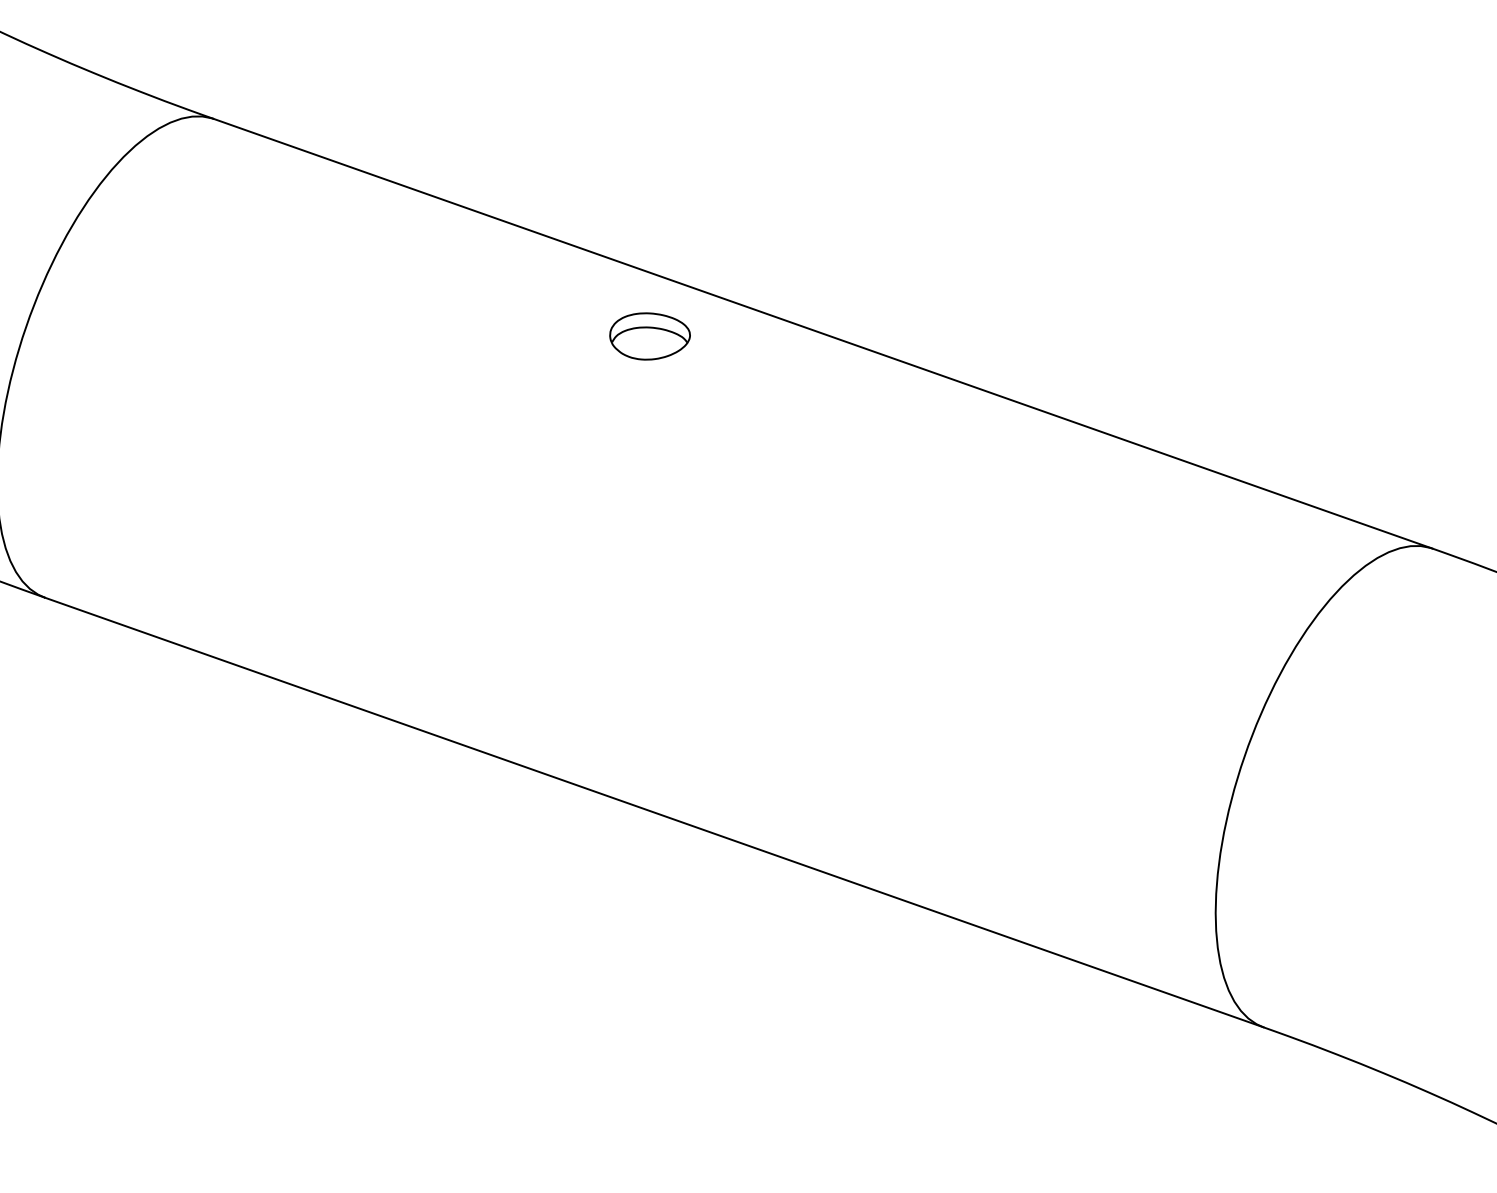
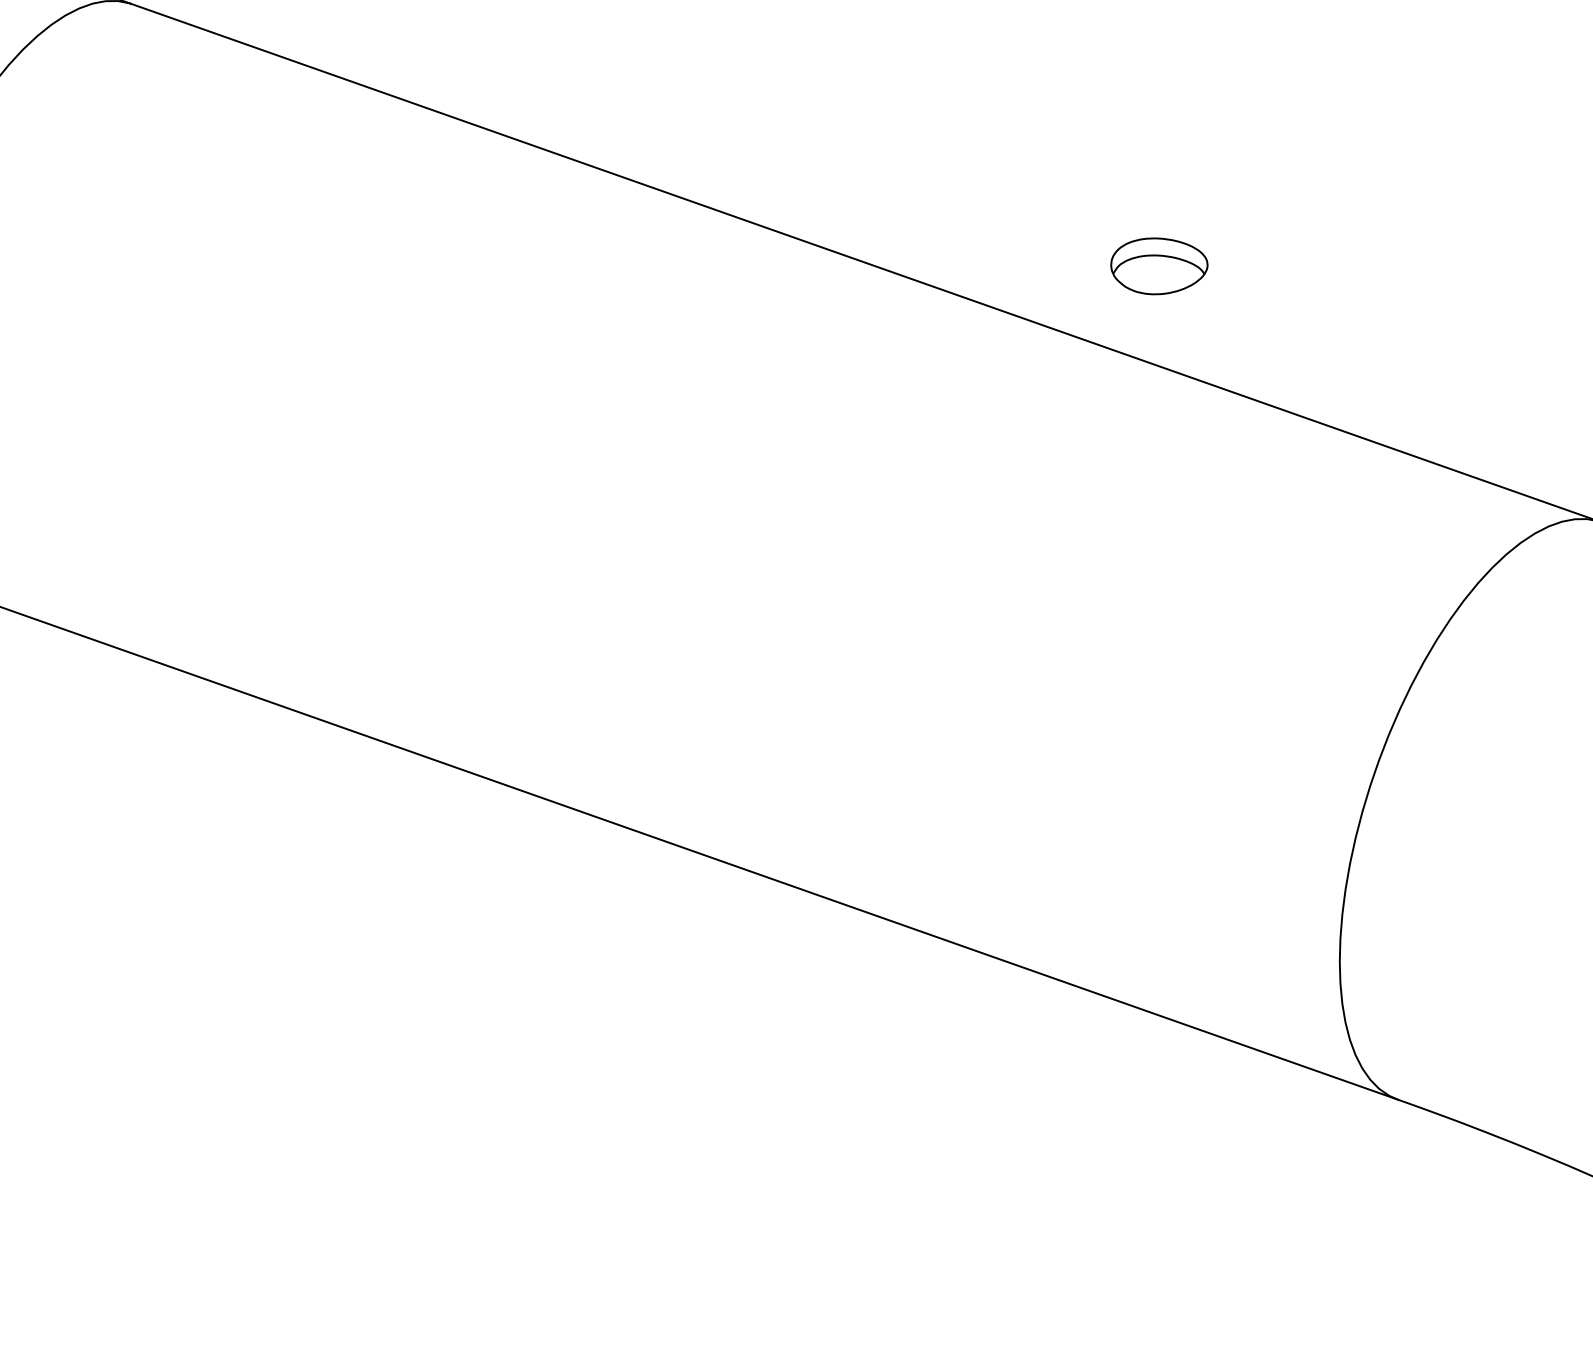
part: (649, 336) -> (1158, 266), moved

